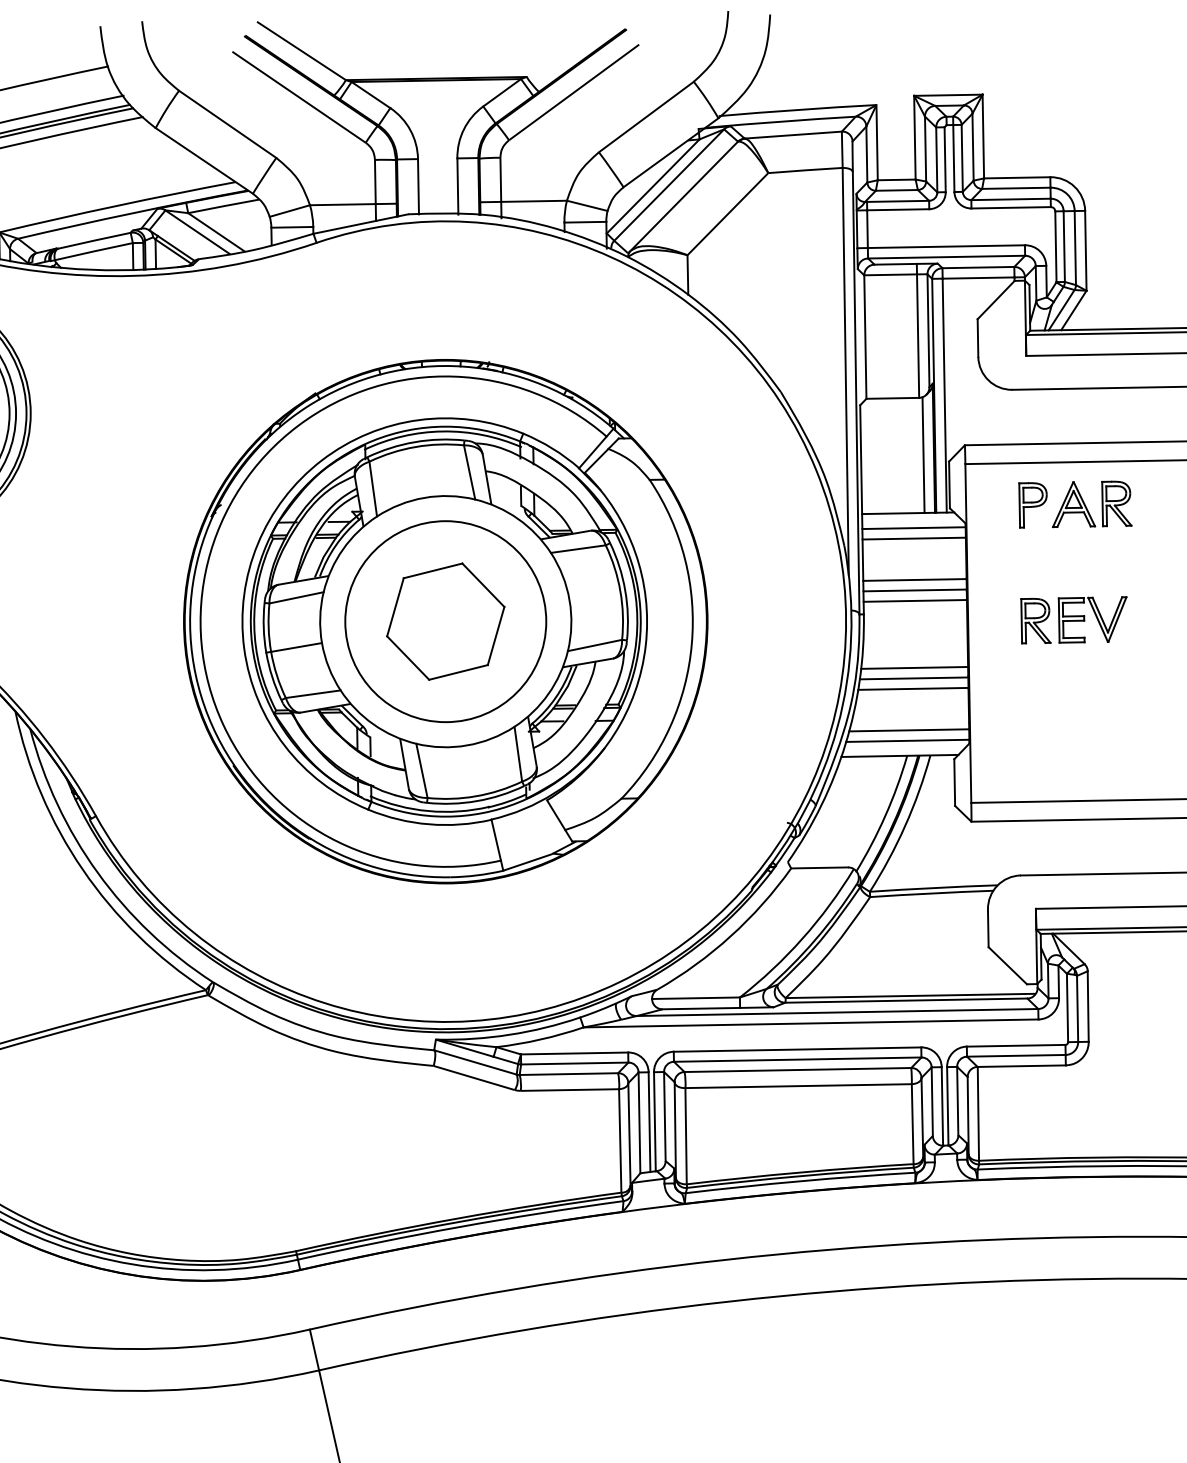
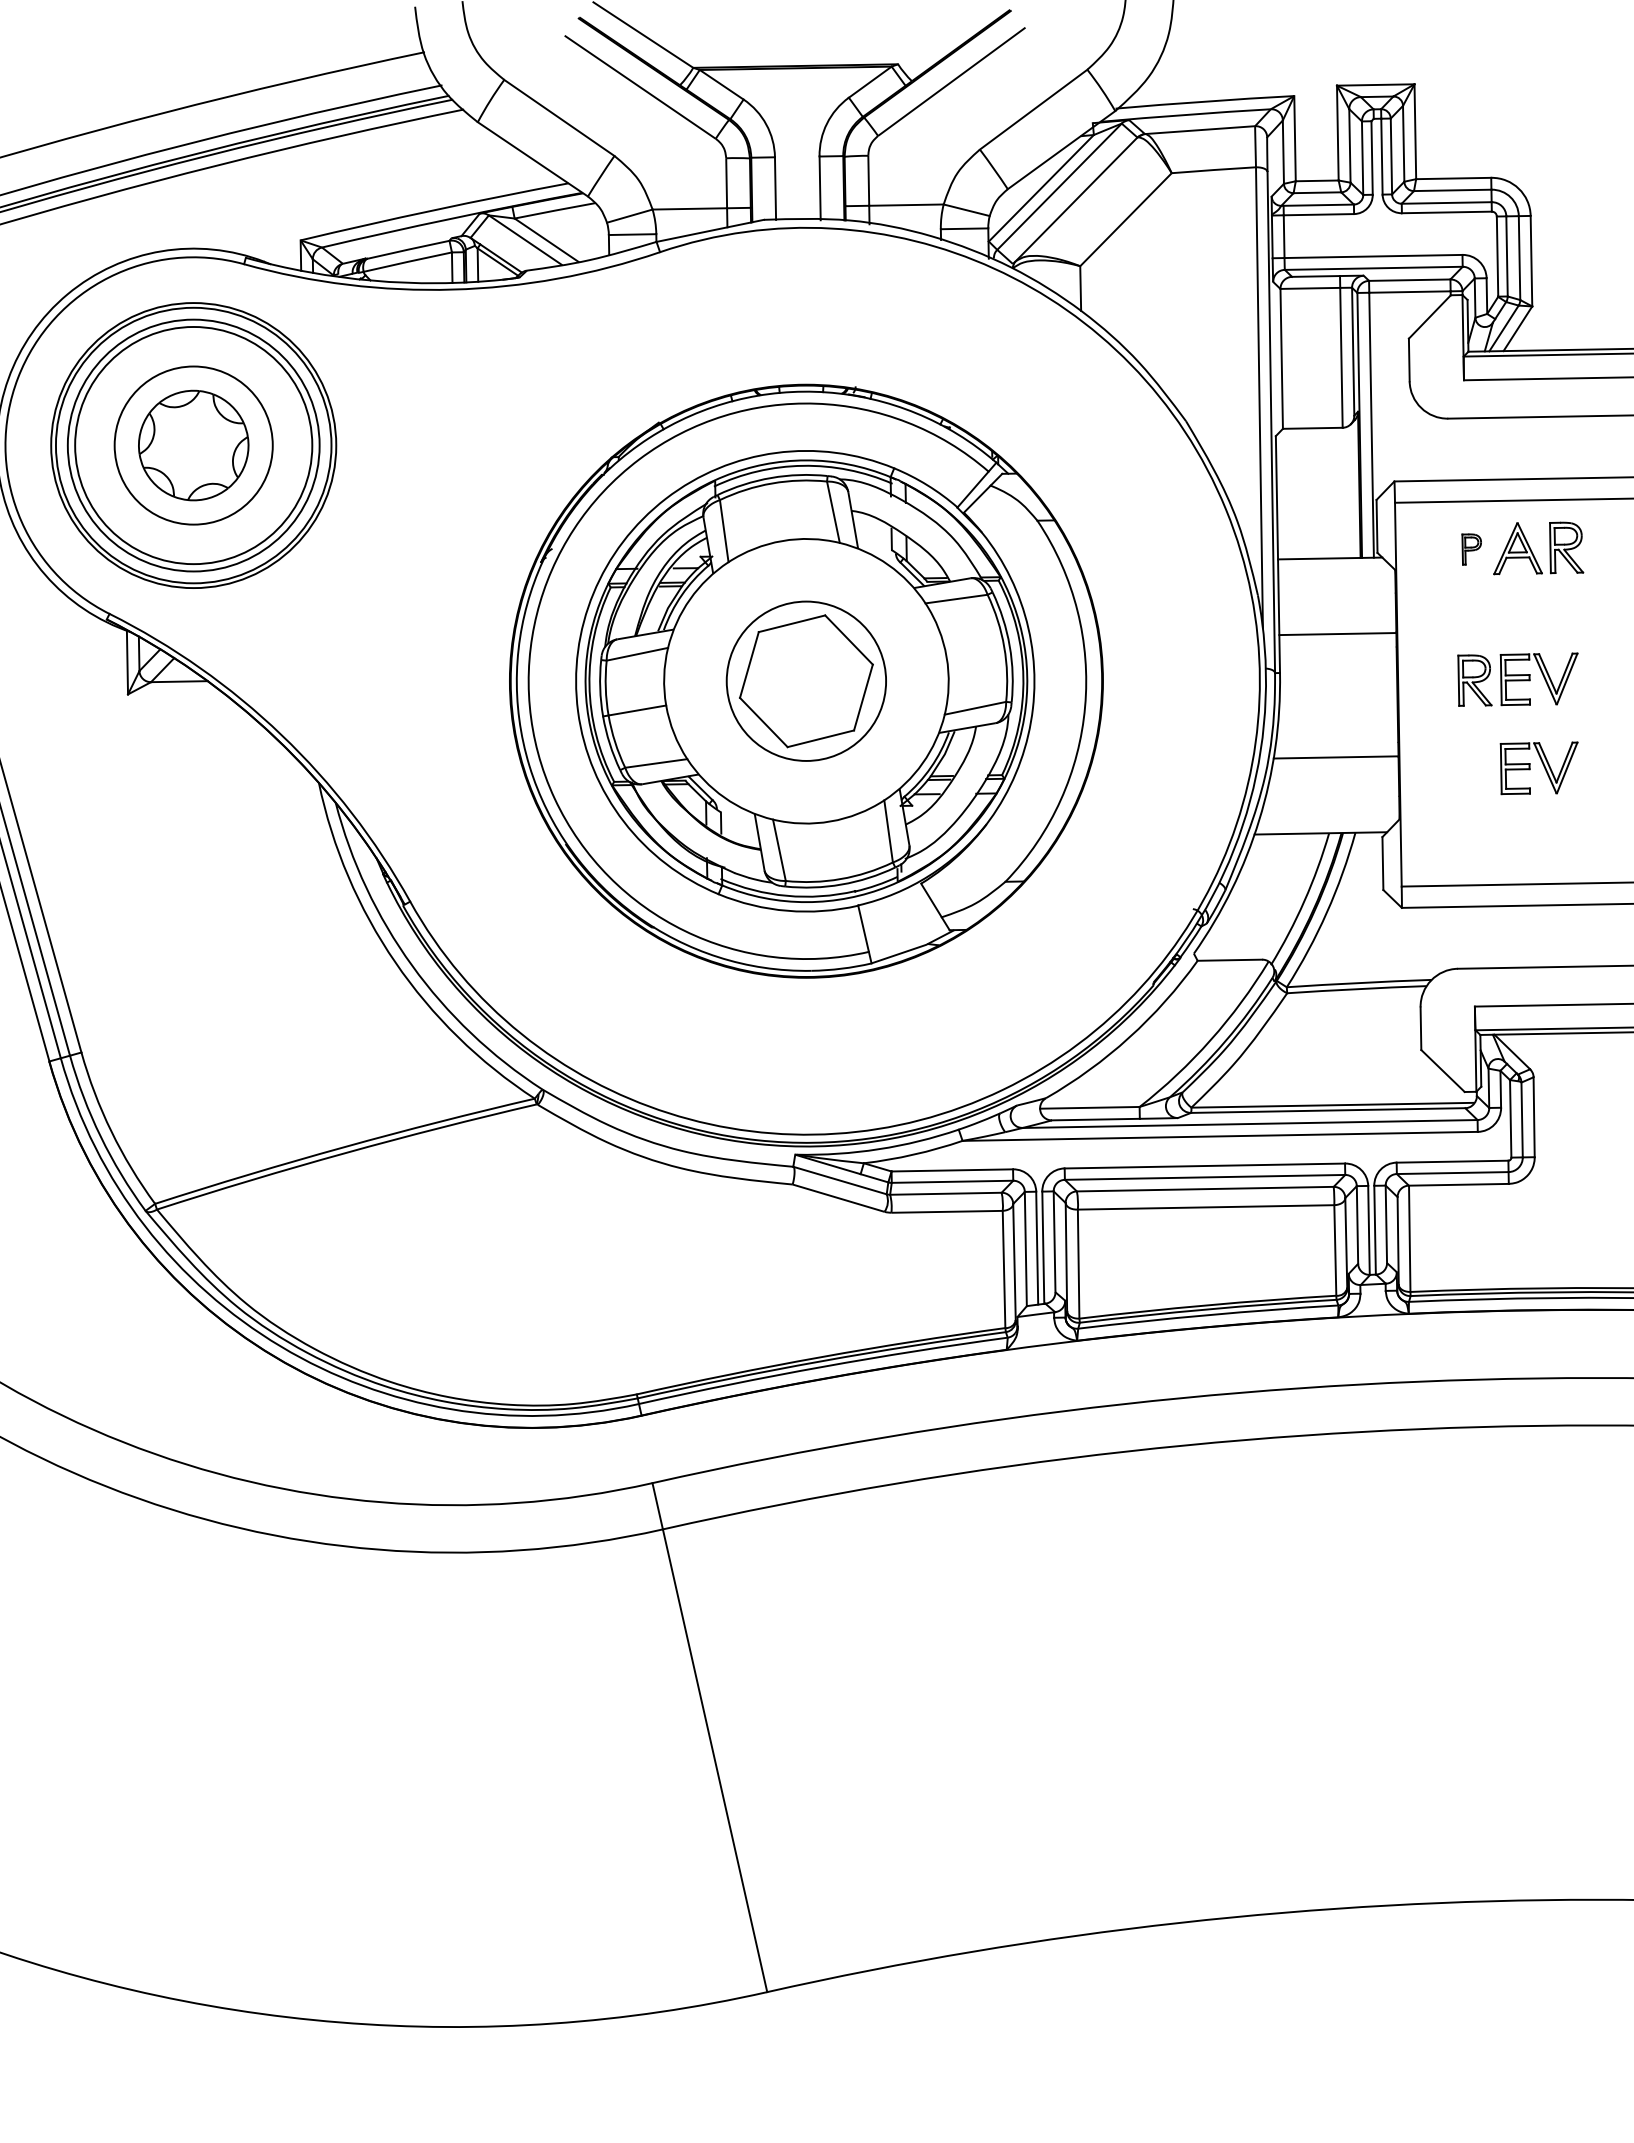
line: (923, 455) -> (1347, 492), removed
part: (1032, 505) -> (1471, 549), size x0.6
line: (913, 528) -> (1336, 575), removed
line: (913, 538) -> (1336, 587), removed
line: (914, 590) -> (1337, 645), removed
line: (914, 600) -> (1337, 657), removed
circle: (445, 621) -> (806, 681), size x0.7
line: (914, 667) -> (1337, 733), removed
line: (913, 678) -> (1336, 745), removed
part: (1092, 698) -> (1538, 768), added
line: (909, 730) -> (1331, 804), removed
line: (907, 741) -> (1329, 816), removed

